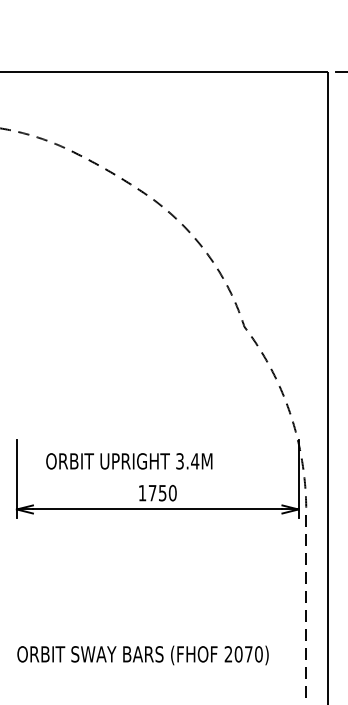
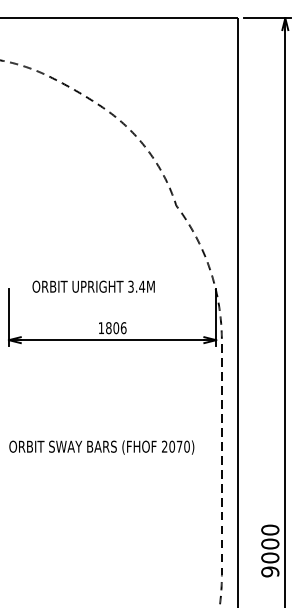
text: (129, 461) -> (93, 286), moved
text: (163, 493) -> (116, 328), 1750 -> 1806

